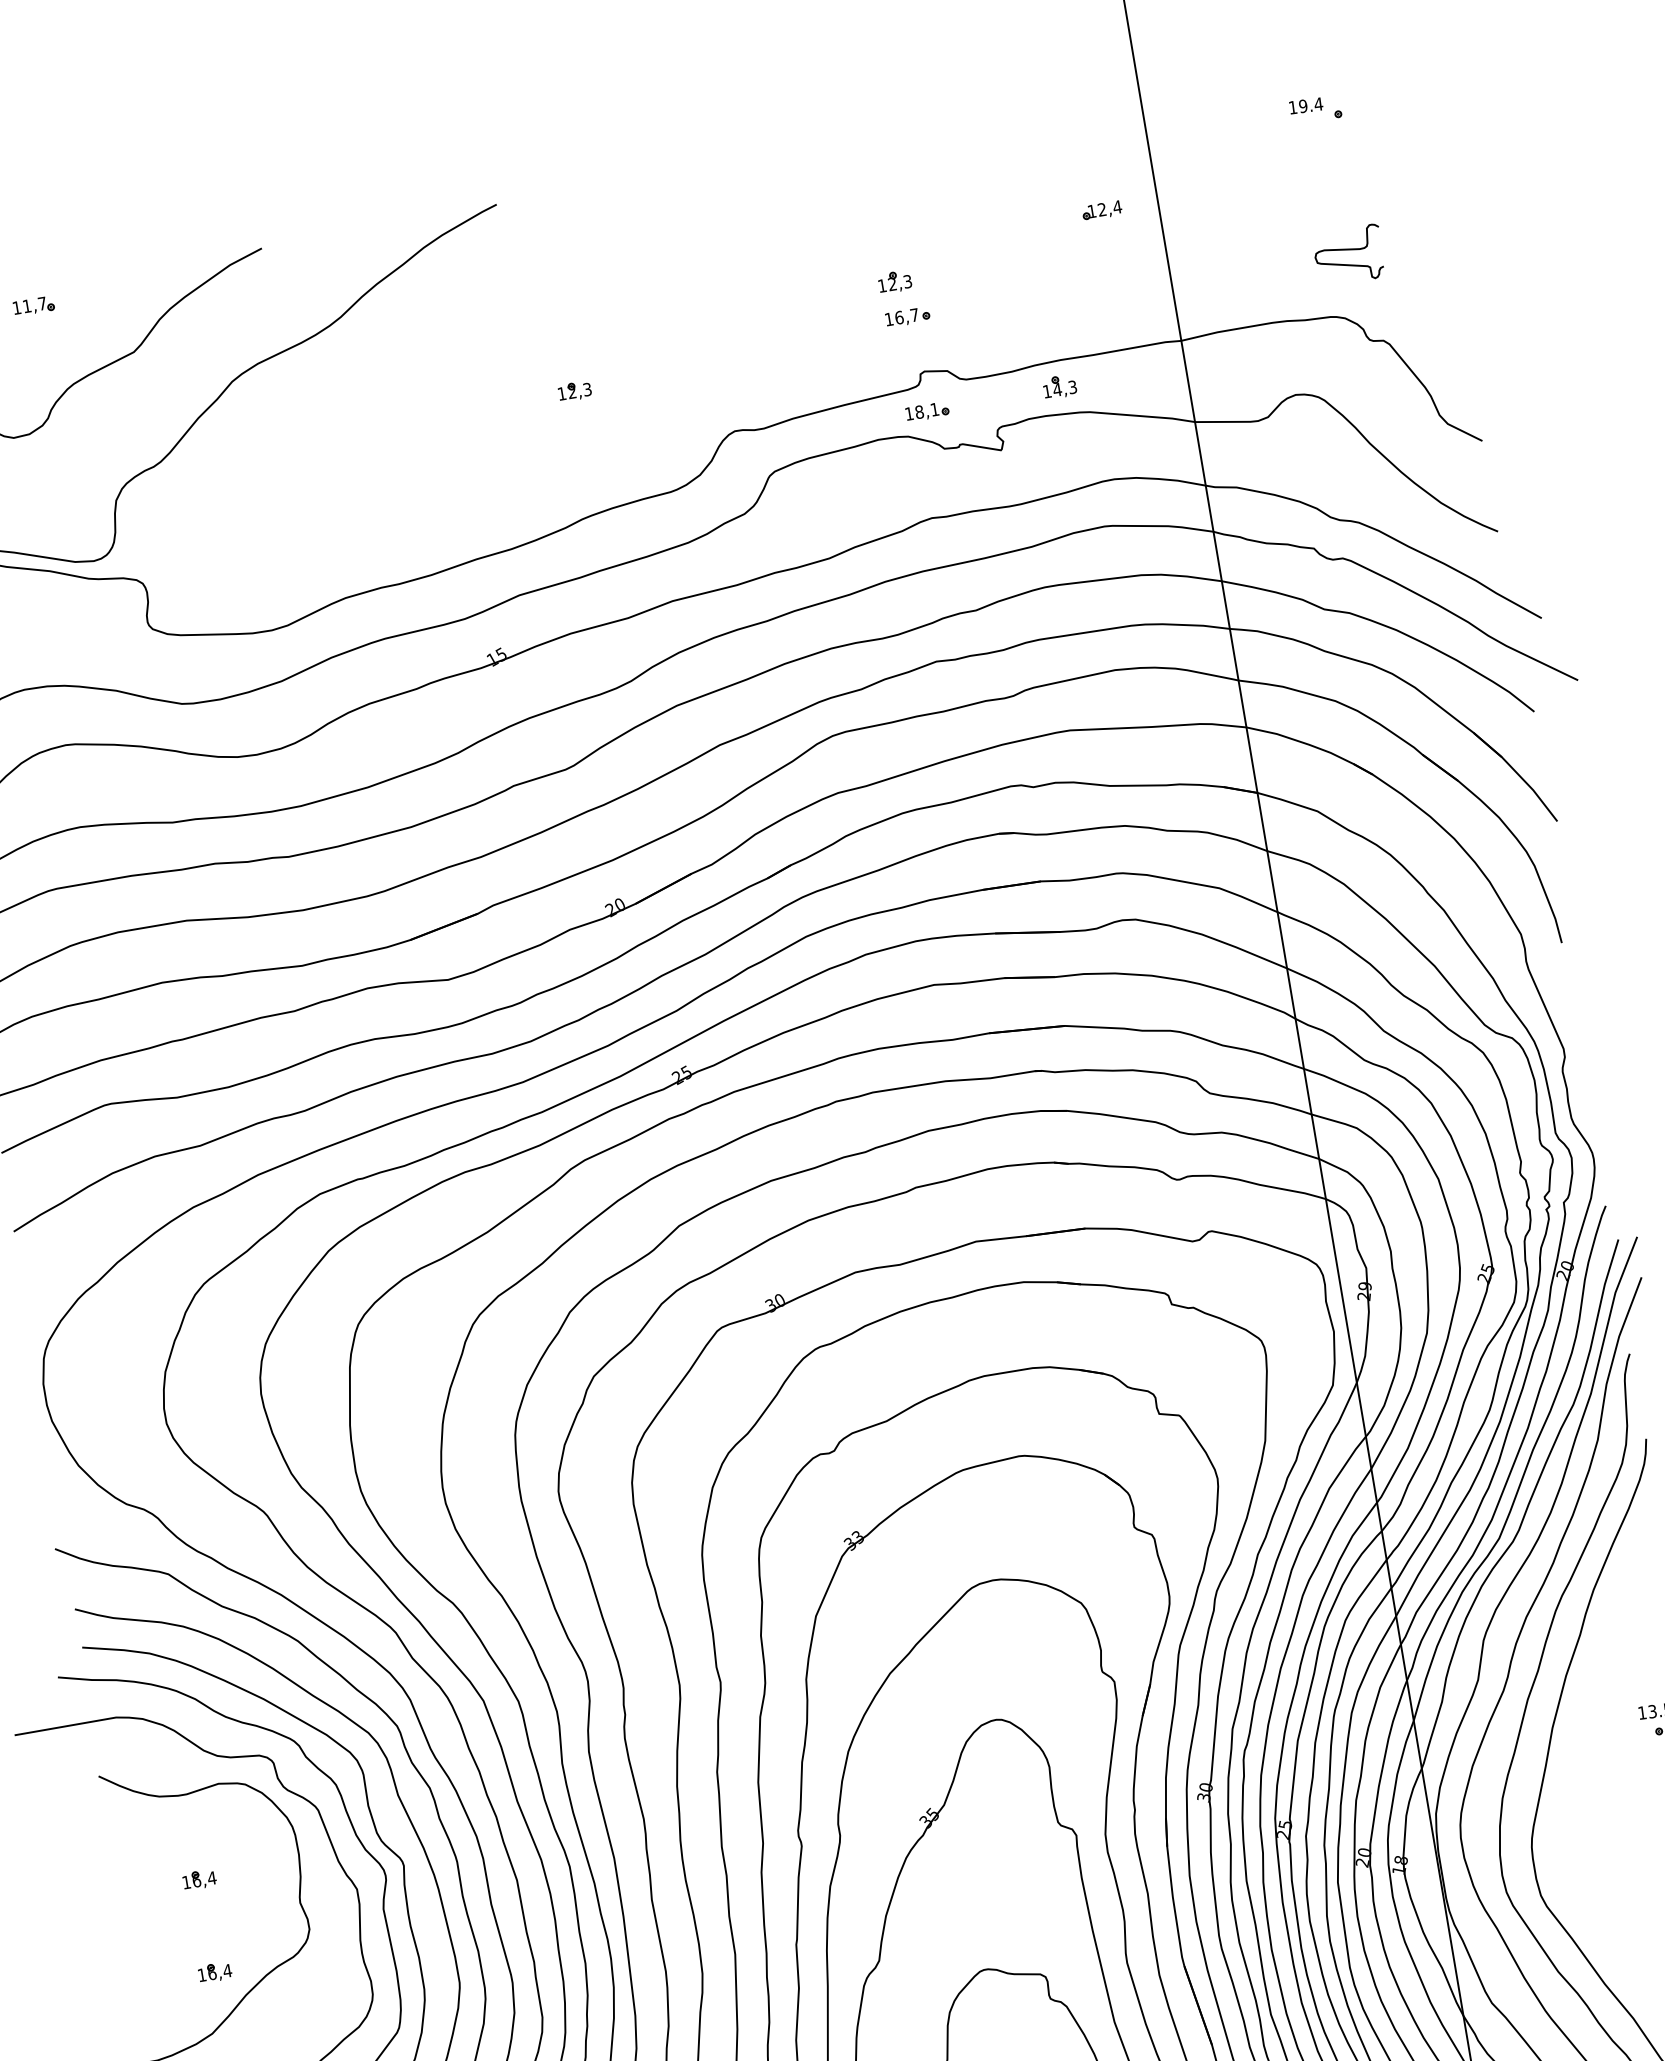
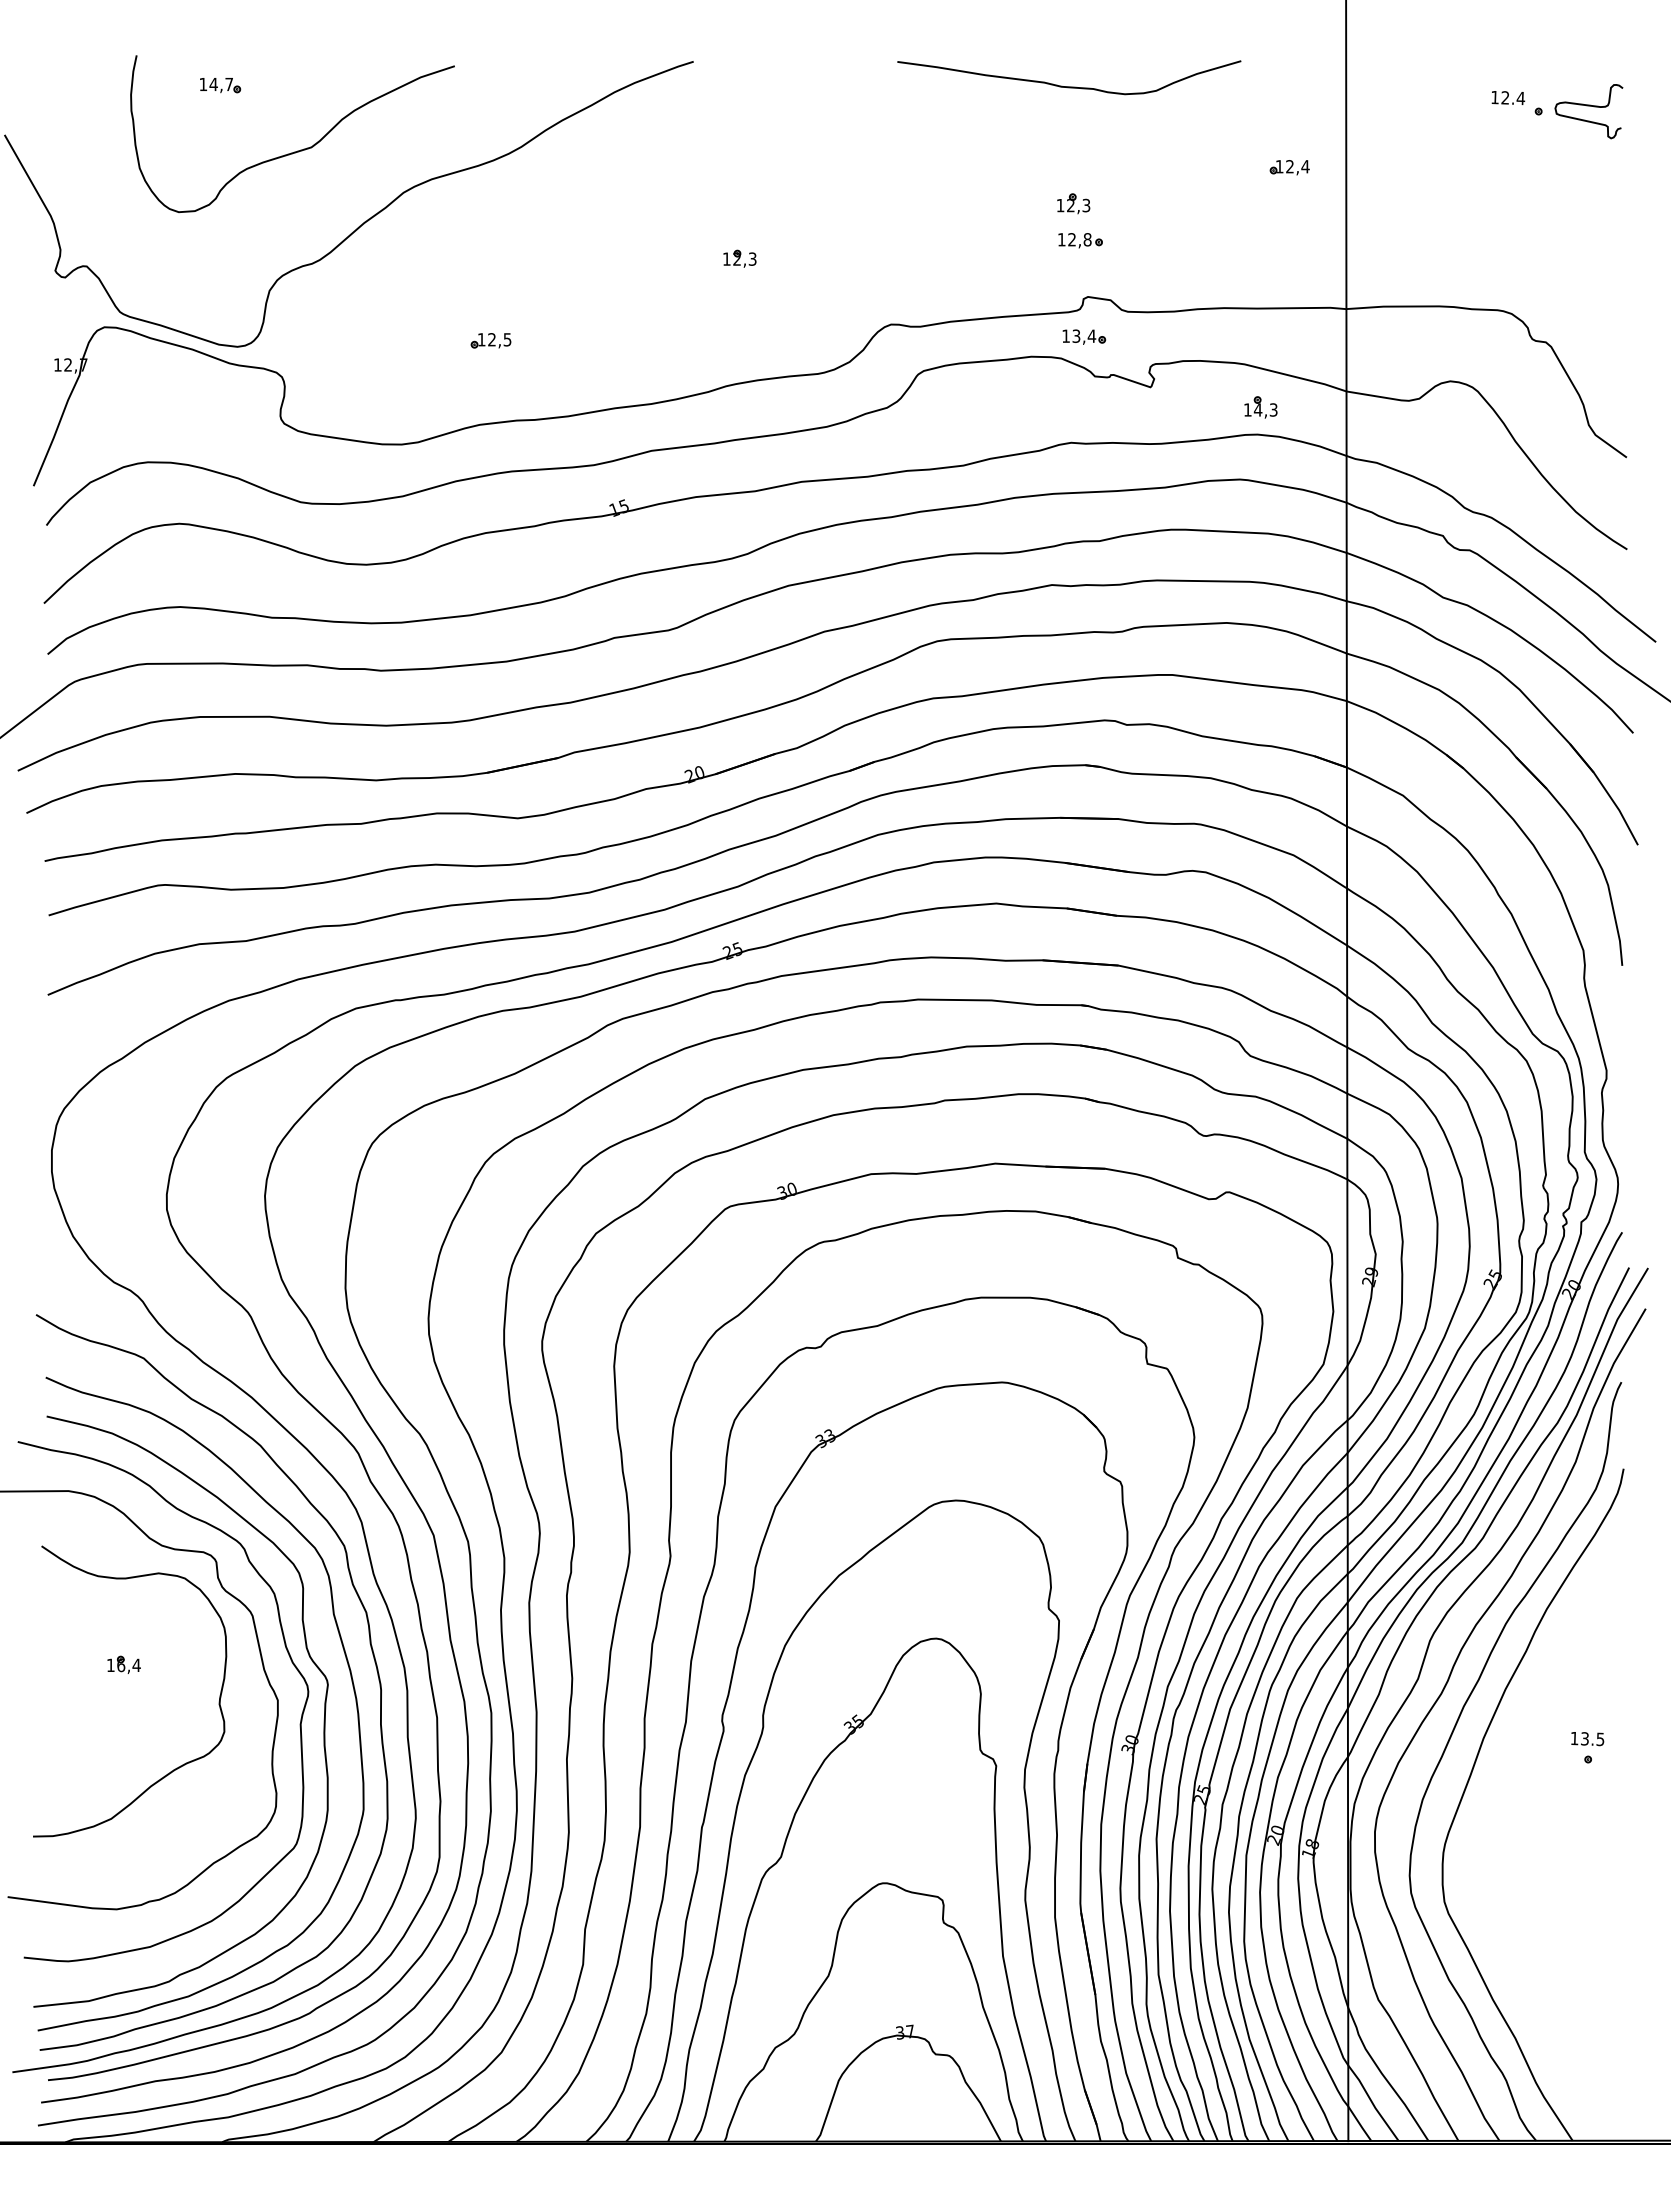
text: (1303, 105) -> (1505, 97), 19.4 -> 12.4
curve: (871, 167) -> (1069, 86), added
curve: (1347, 250) -> (1588, 106), moved
text: (26, 306) -> (213, 84), 11,7 -> 14,7
text: (906, 316) -> (1079, 239), 16,7 -> 12,8
part: (1059, 387) -> (1260, 407), moved
text: (927, 410) -> (1084, 335), 18,1 -> 13,4
part: (342, 513) -> (490, 340), added
part: (214, 1972) -> (123, 1758), removed

